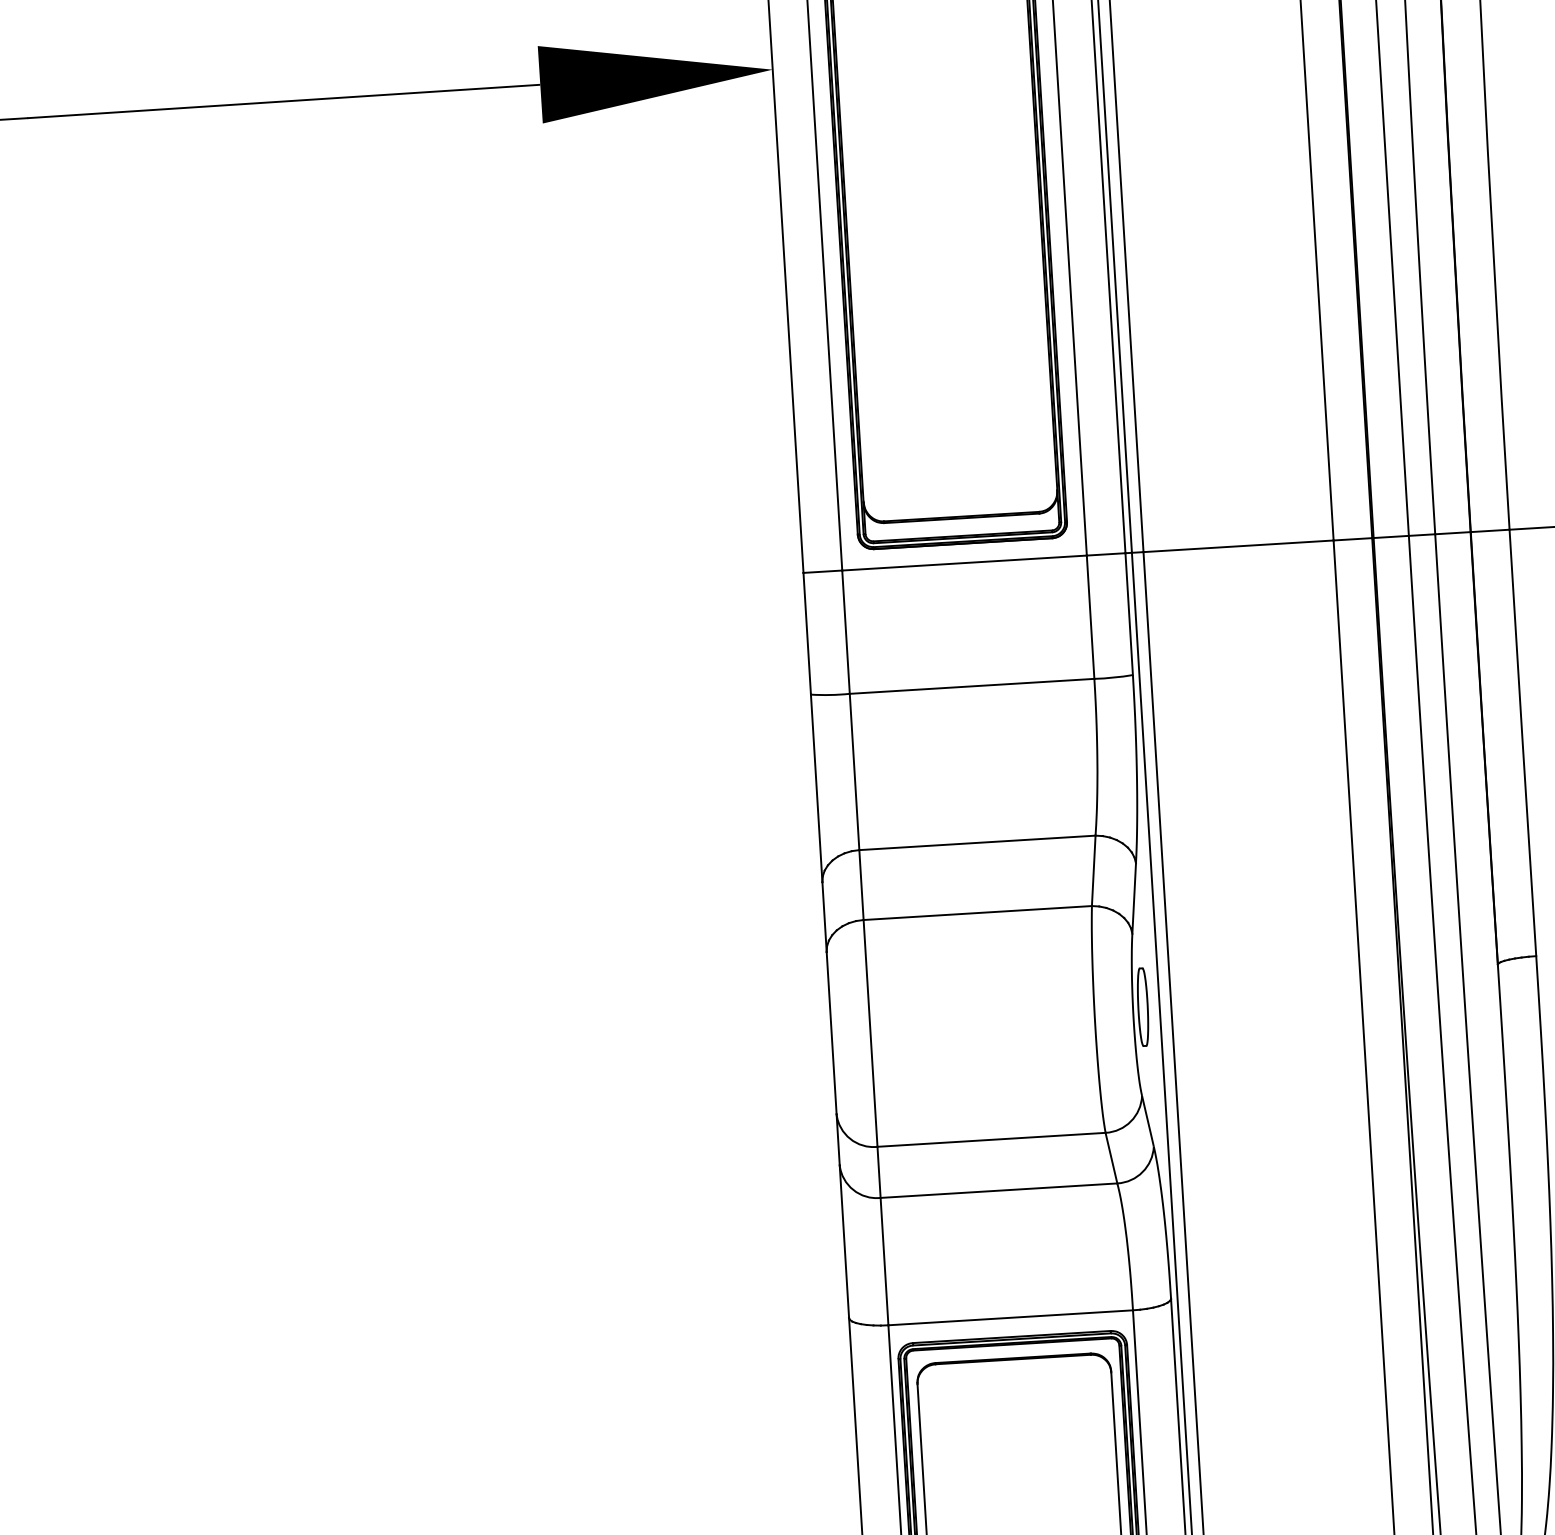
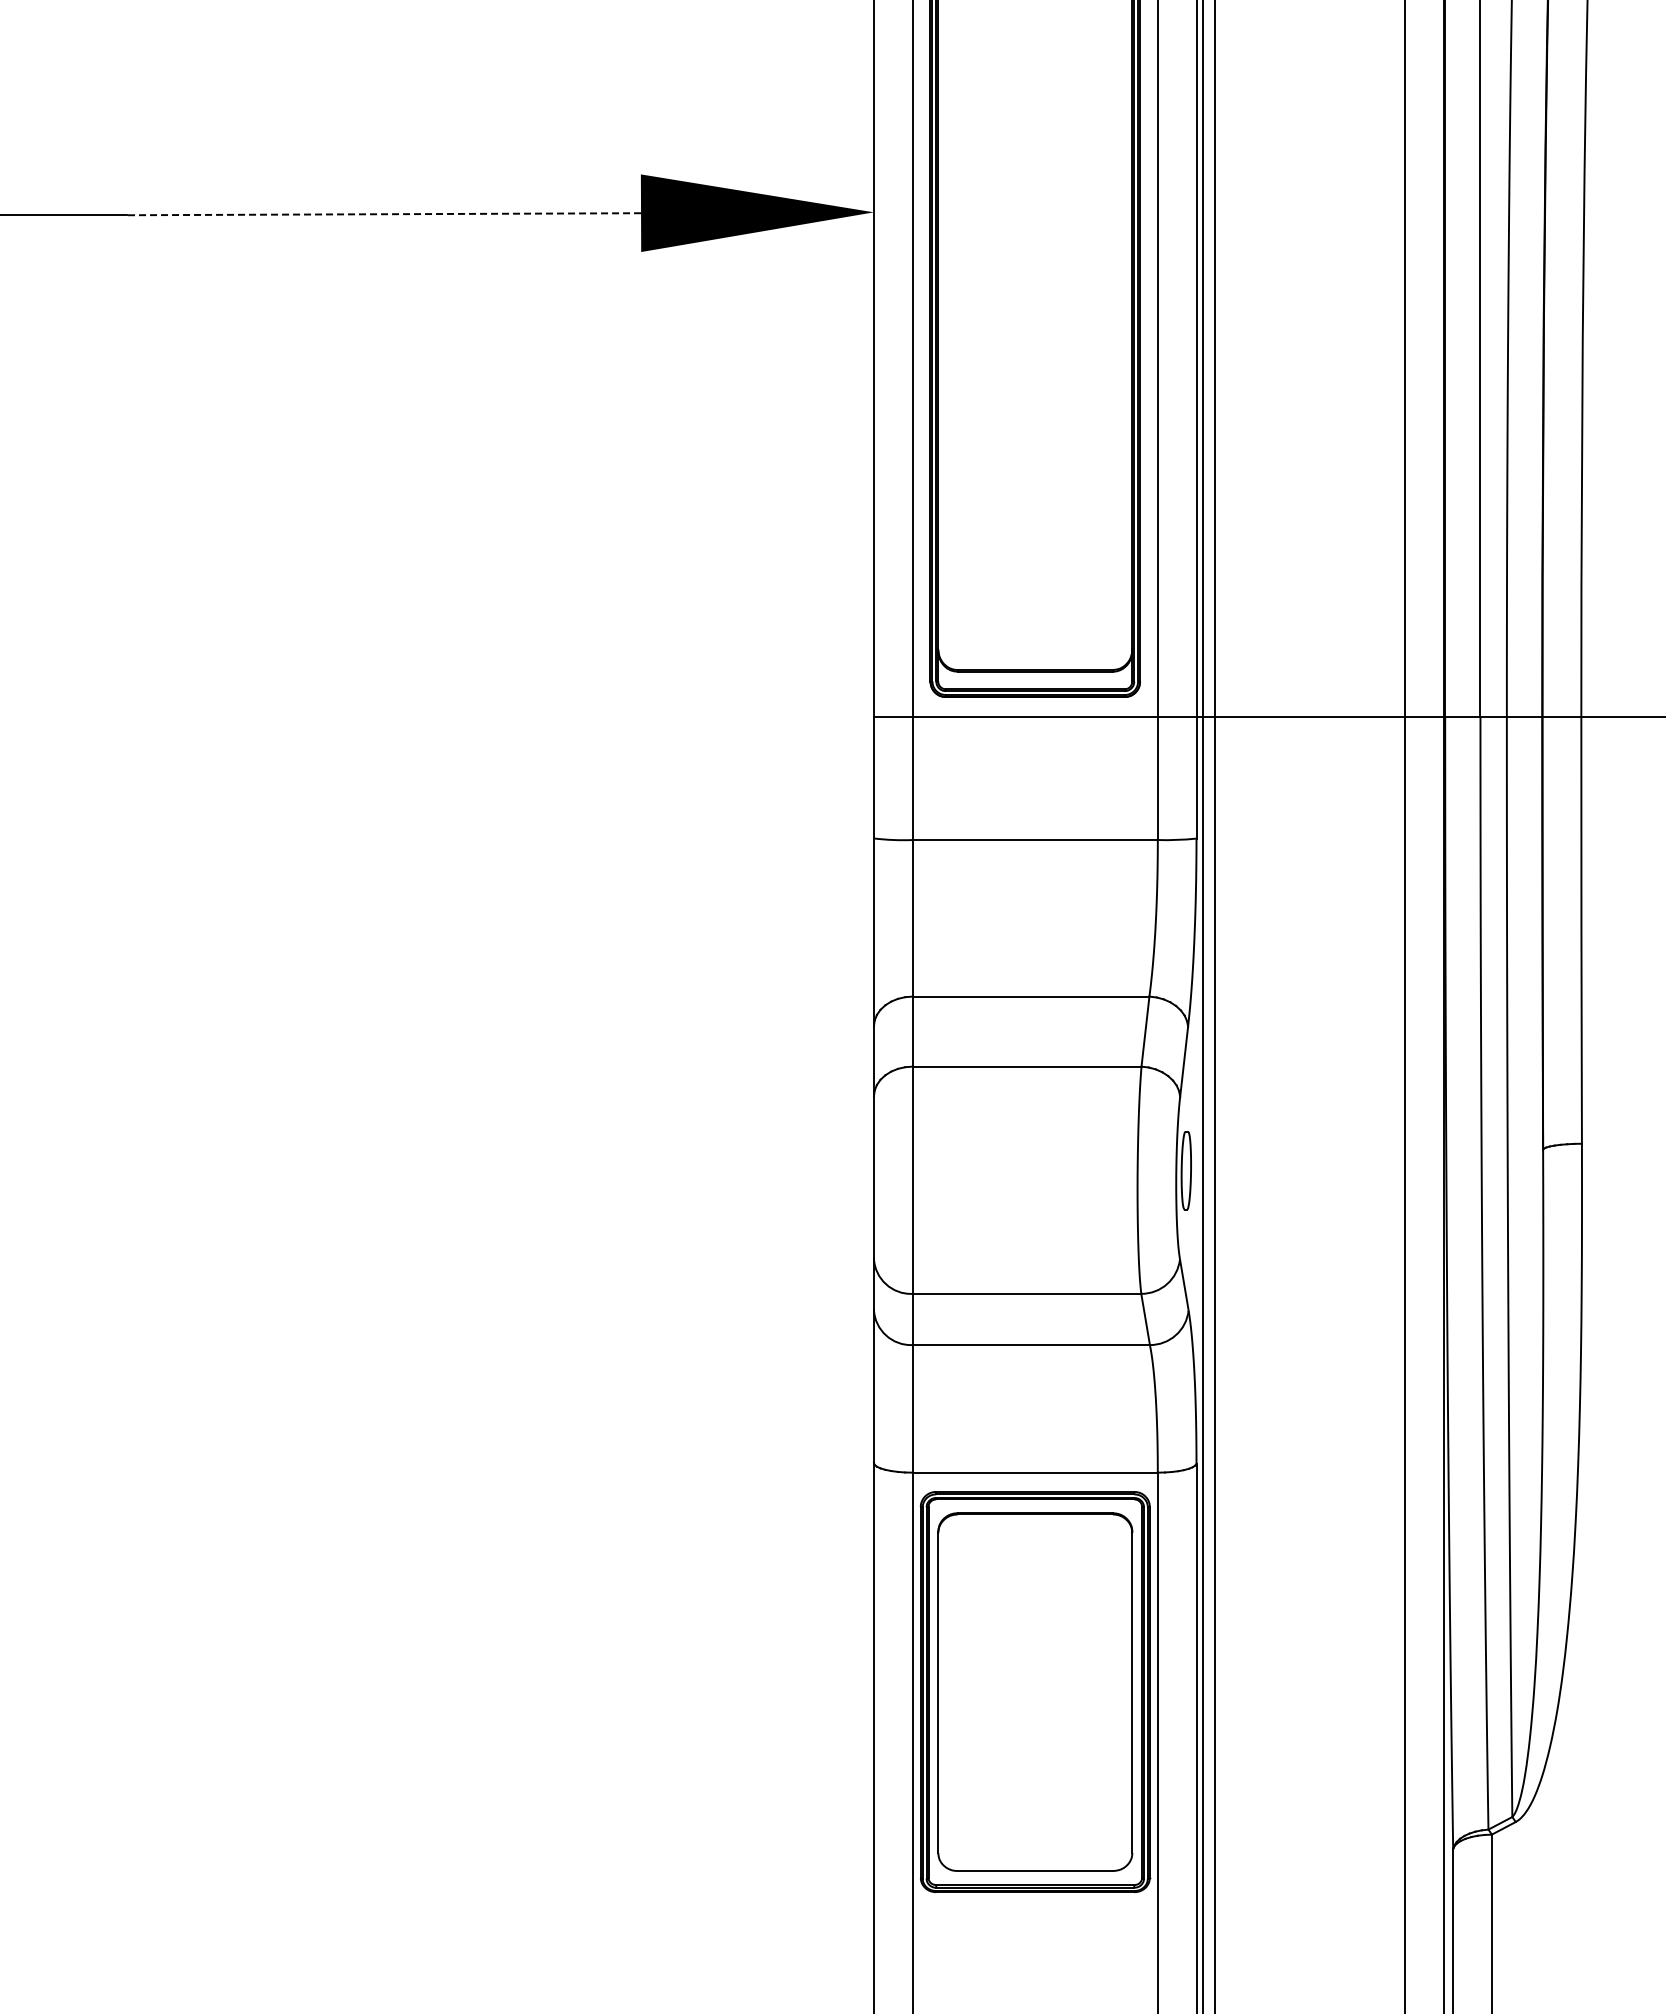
line: (284, 101) -> (384, 214), solid -> dashed

